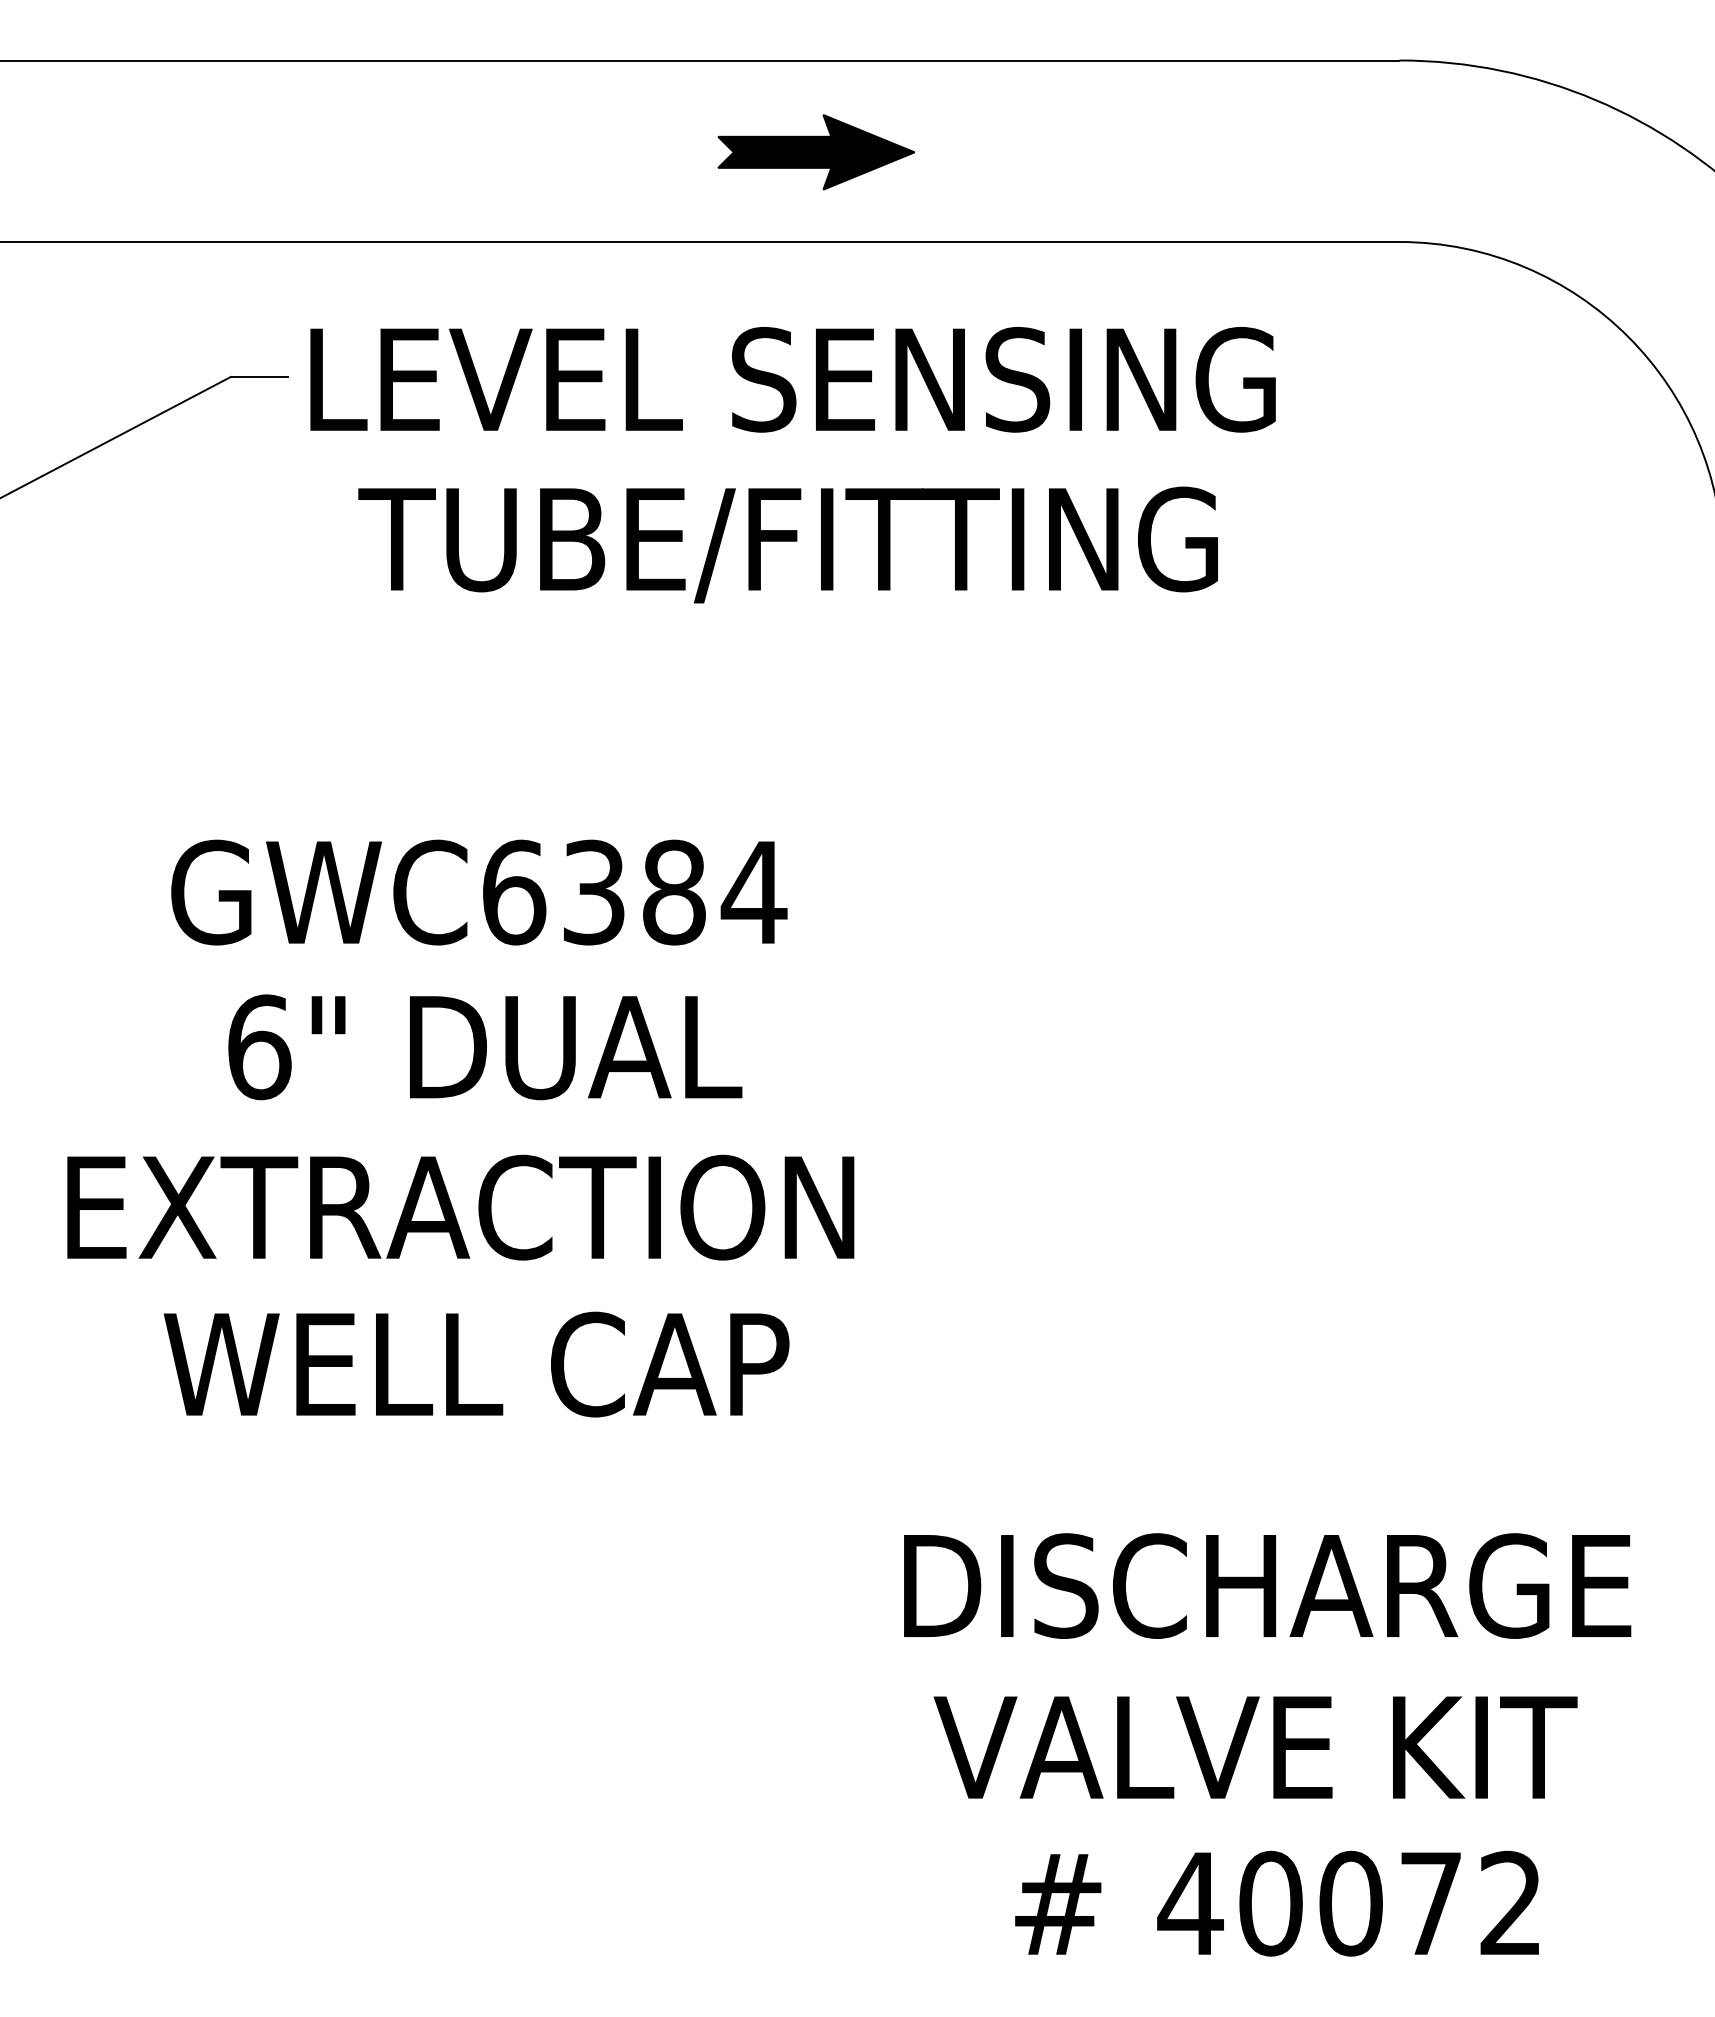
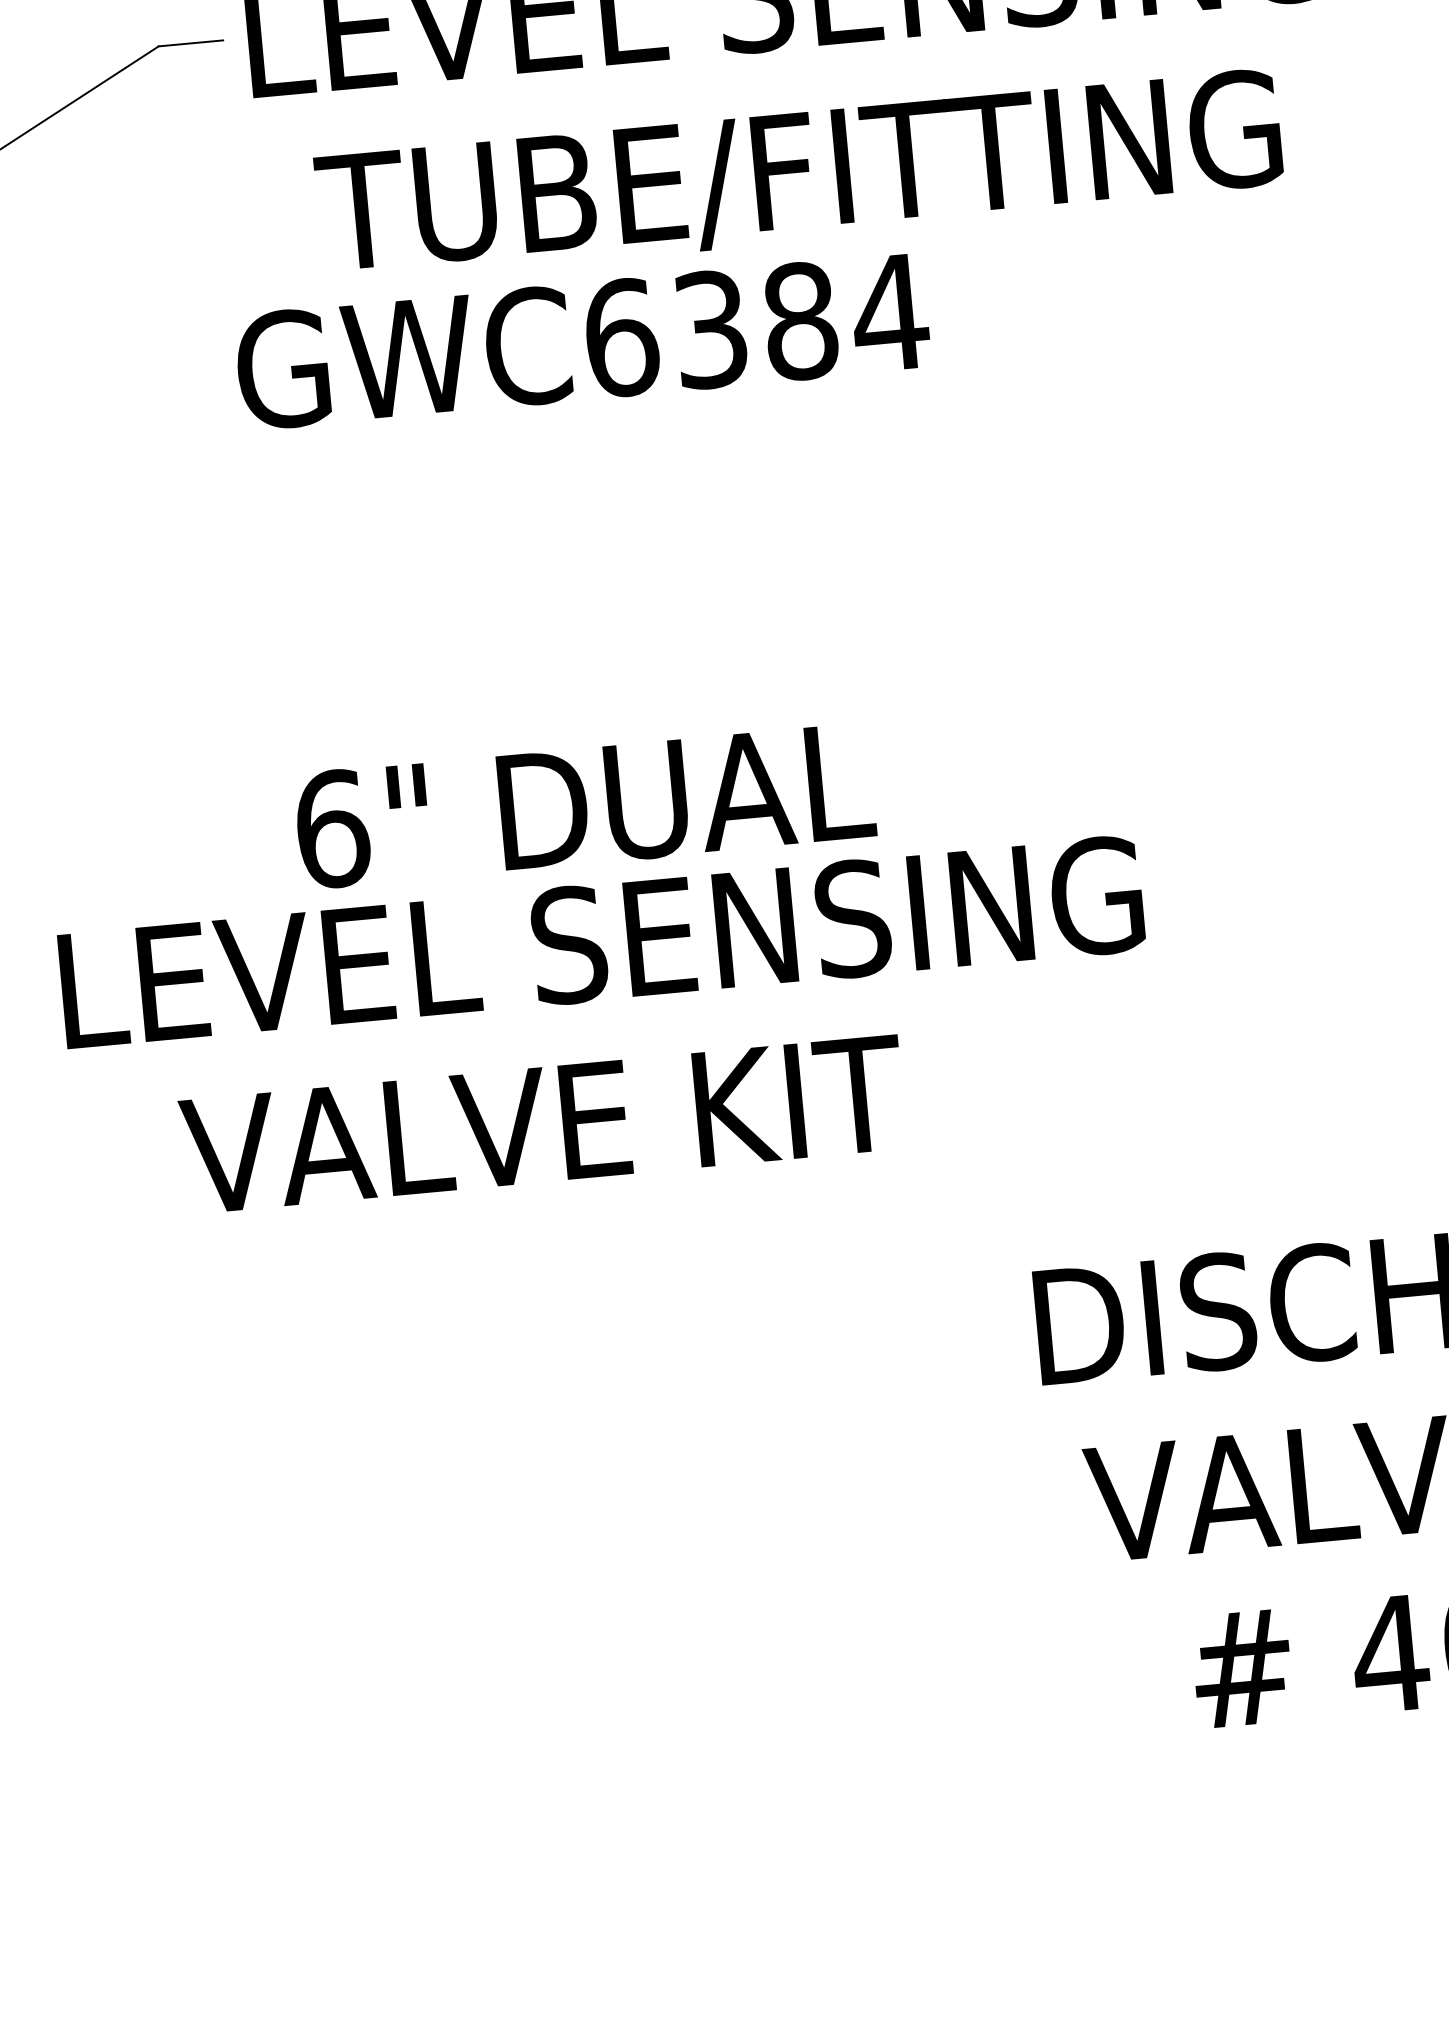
text: (479, 892) -> (582, 341), moved
text: (485, 1047) -> (585, 805), moved
text: (555, 1207) -> (607, 941), EXTRACTION -> LEVEL SENSING
text: (482, 1364) -> (542, 1124), WELL CAP -> VALVE KIT

